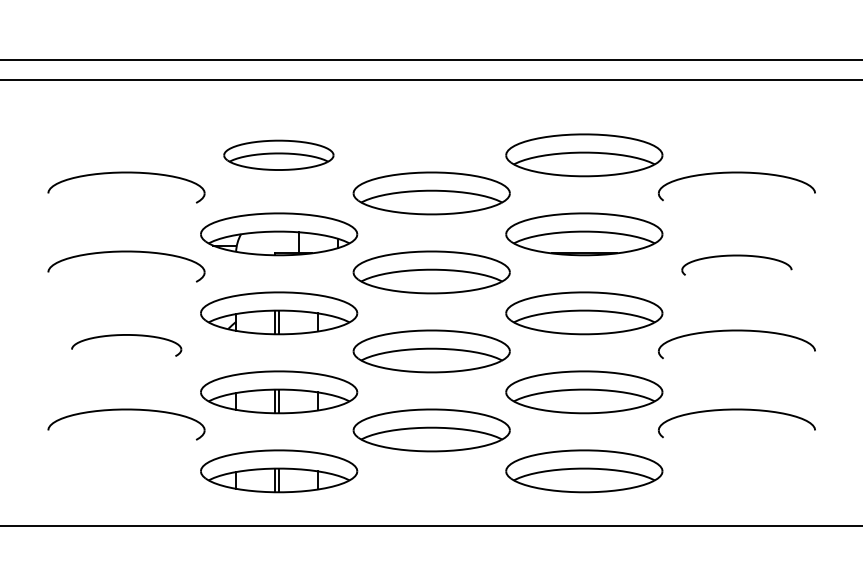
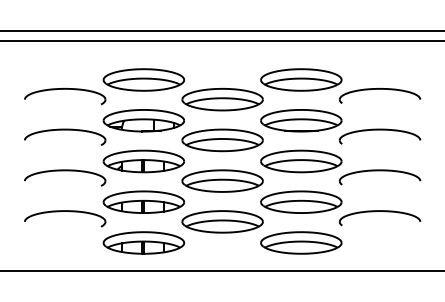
part: (278, 154) -> (143, 79), size x1.43
part: (735, 264) -> (379, 136), size x1.43
part: (127, 344) -> (65, 177), size x1.43

